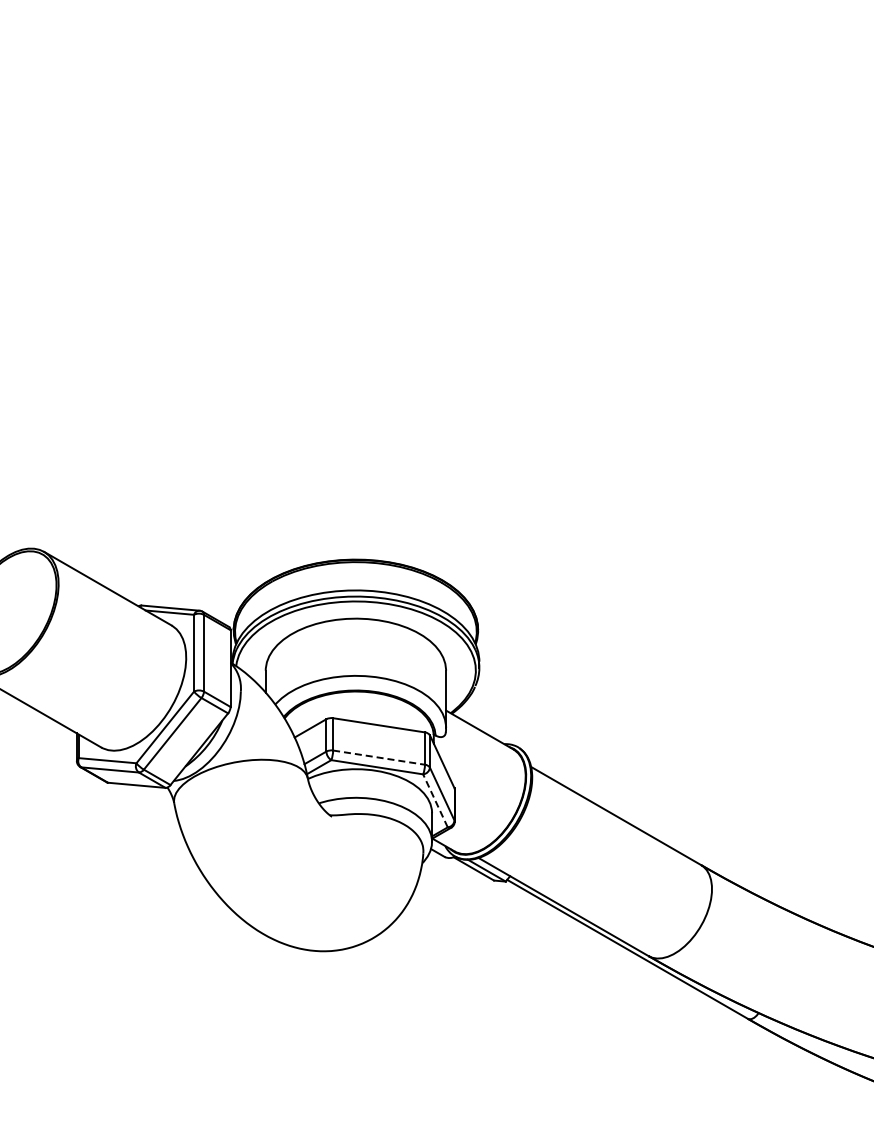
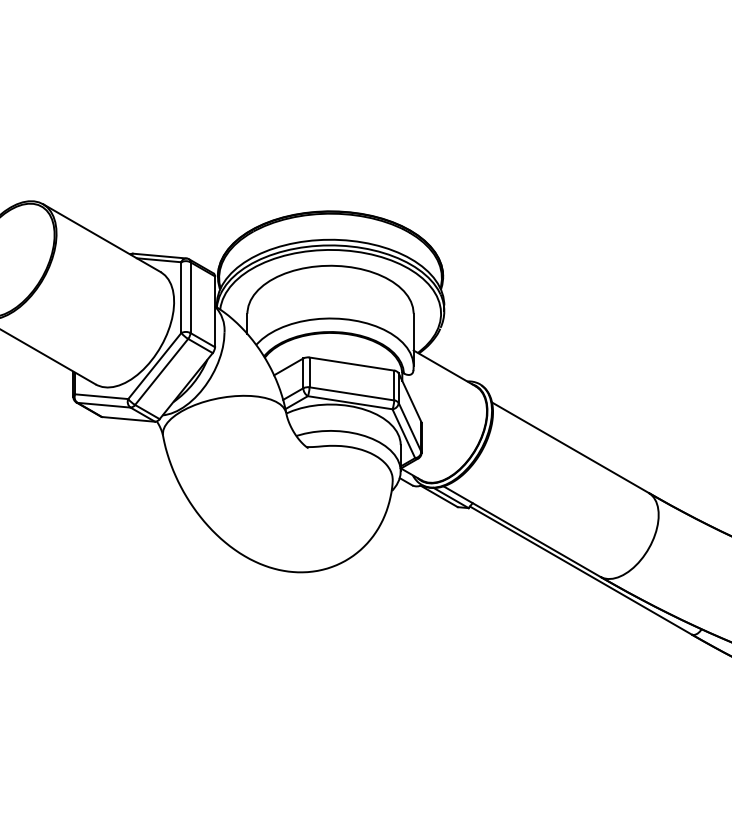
line: (379, 757) -> (352, 393), dashed -> solid
line: (435, 800) -> (403, 433), dashed -> solid

